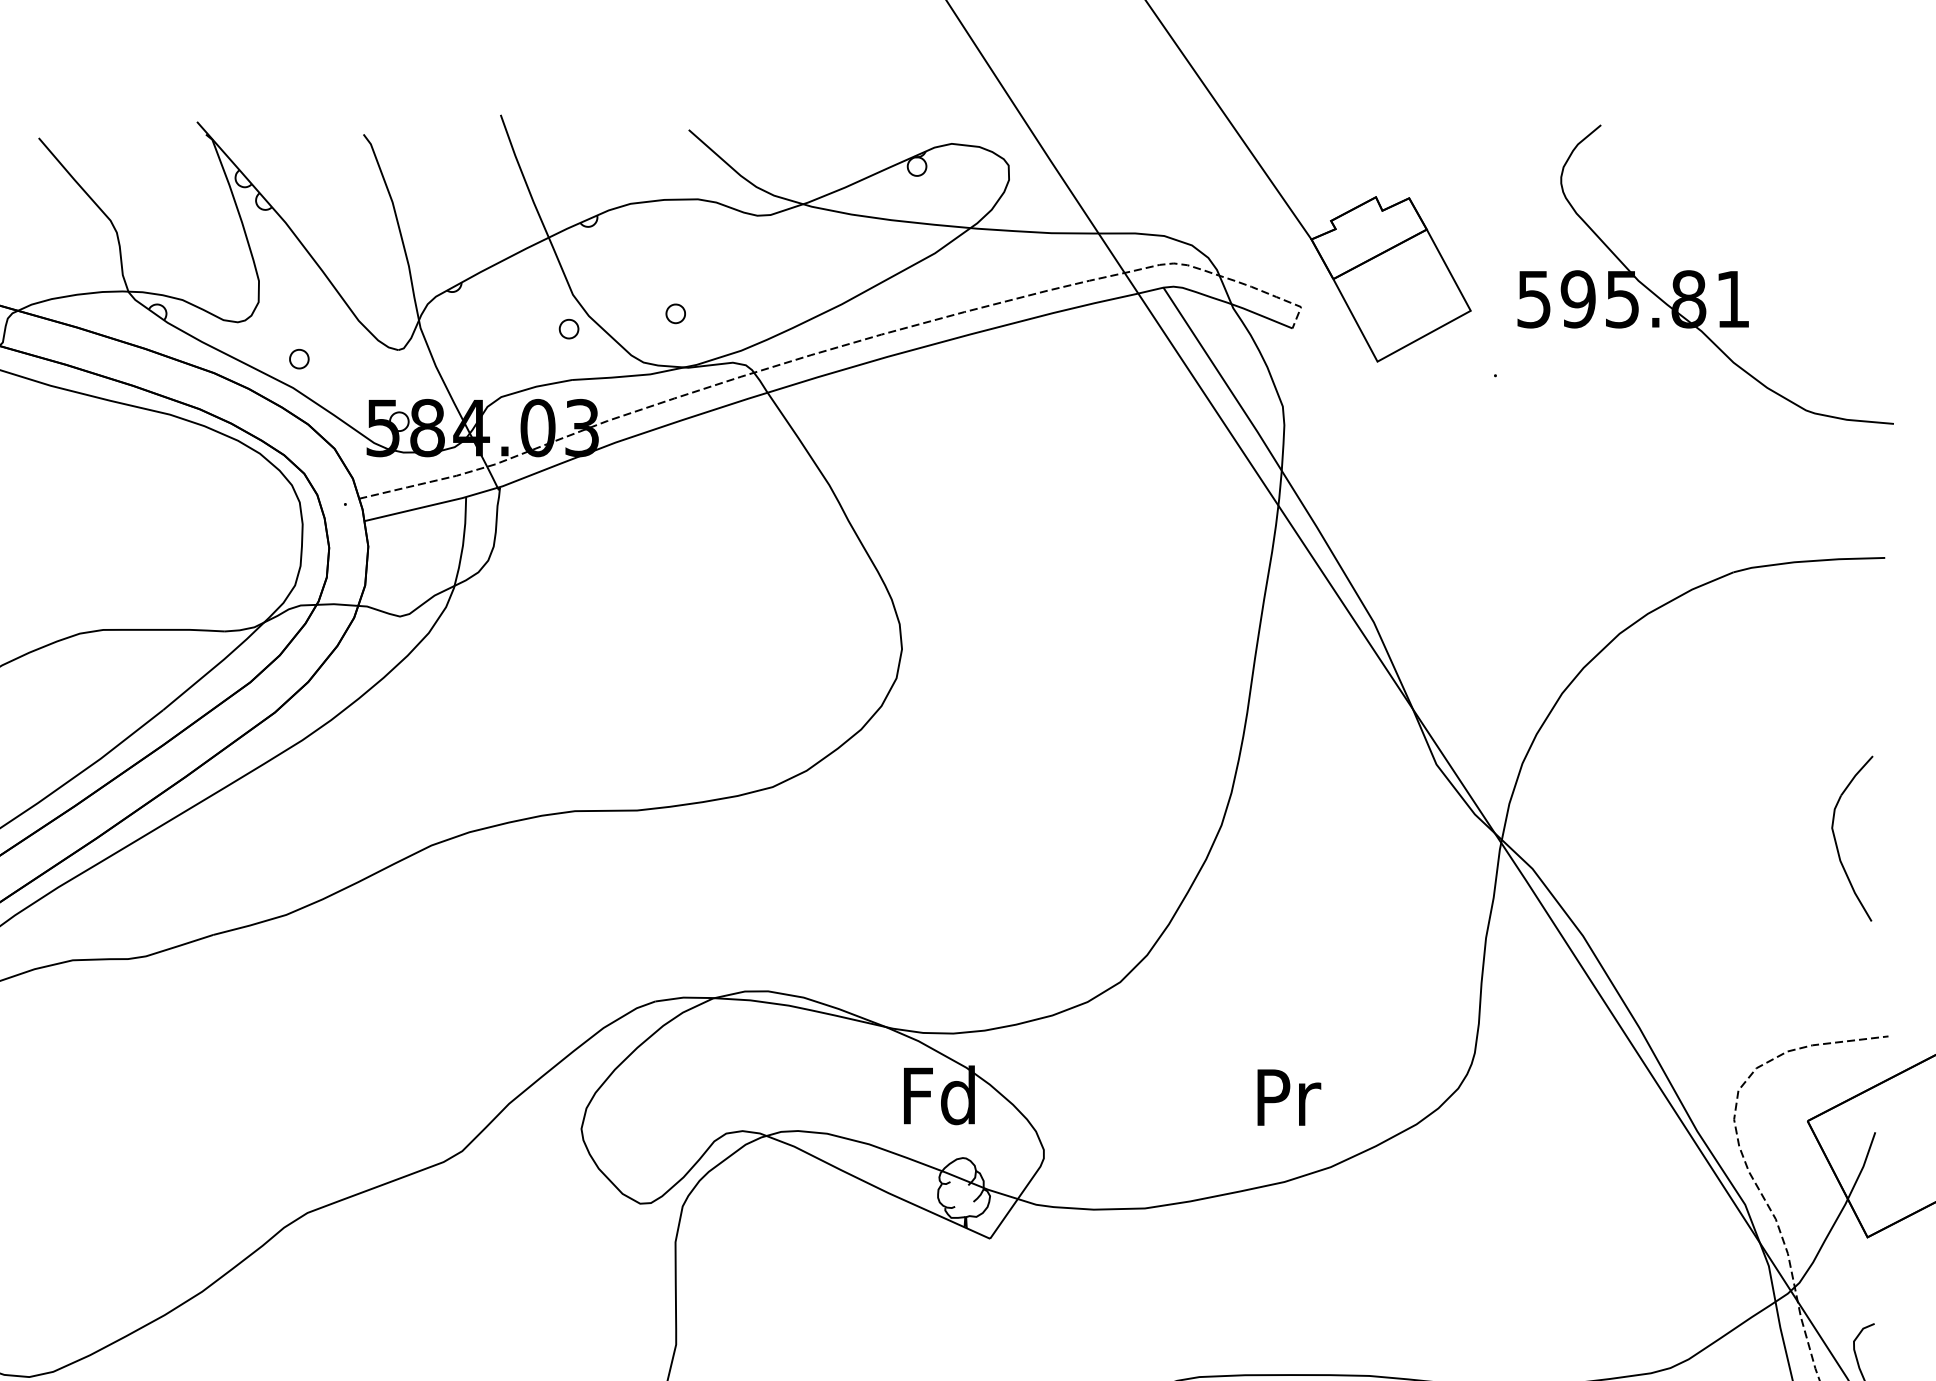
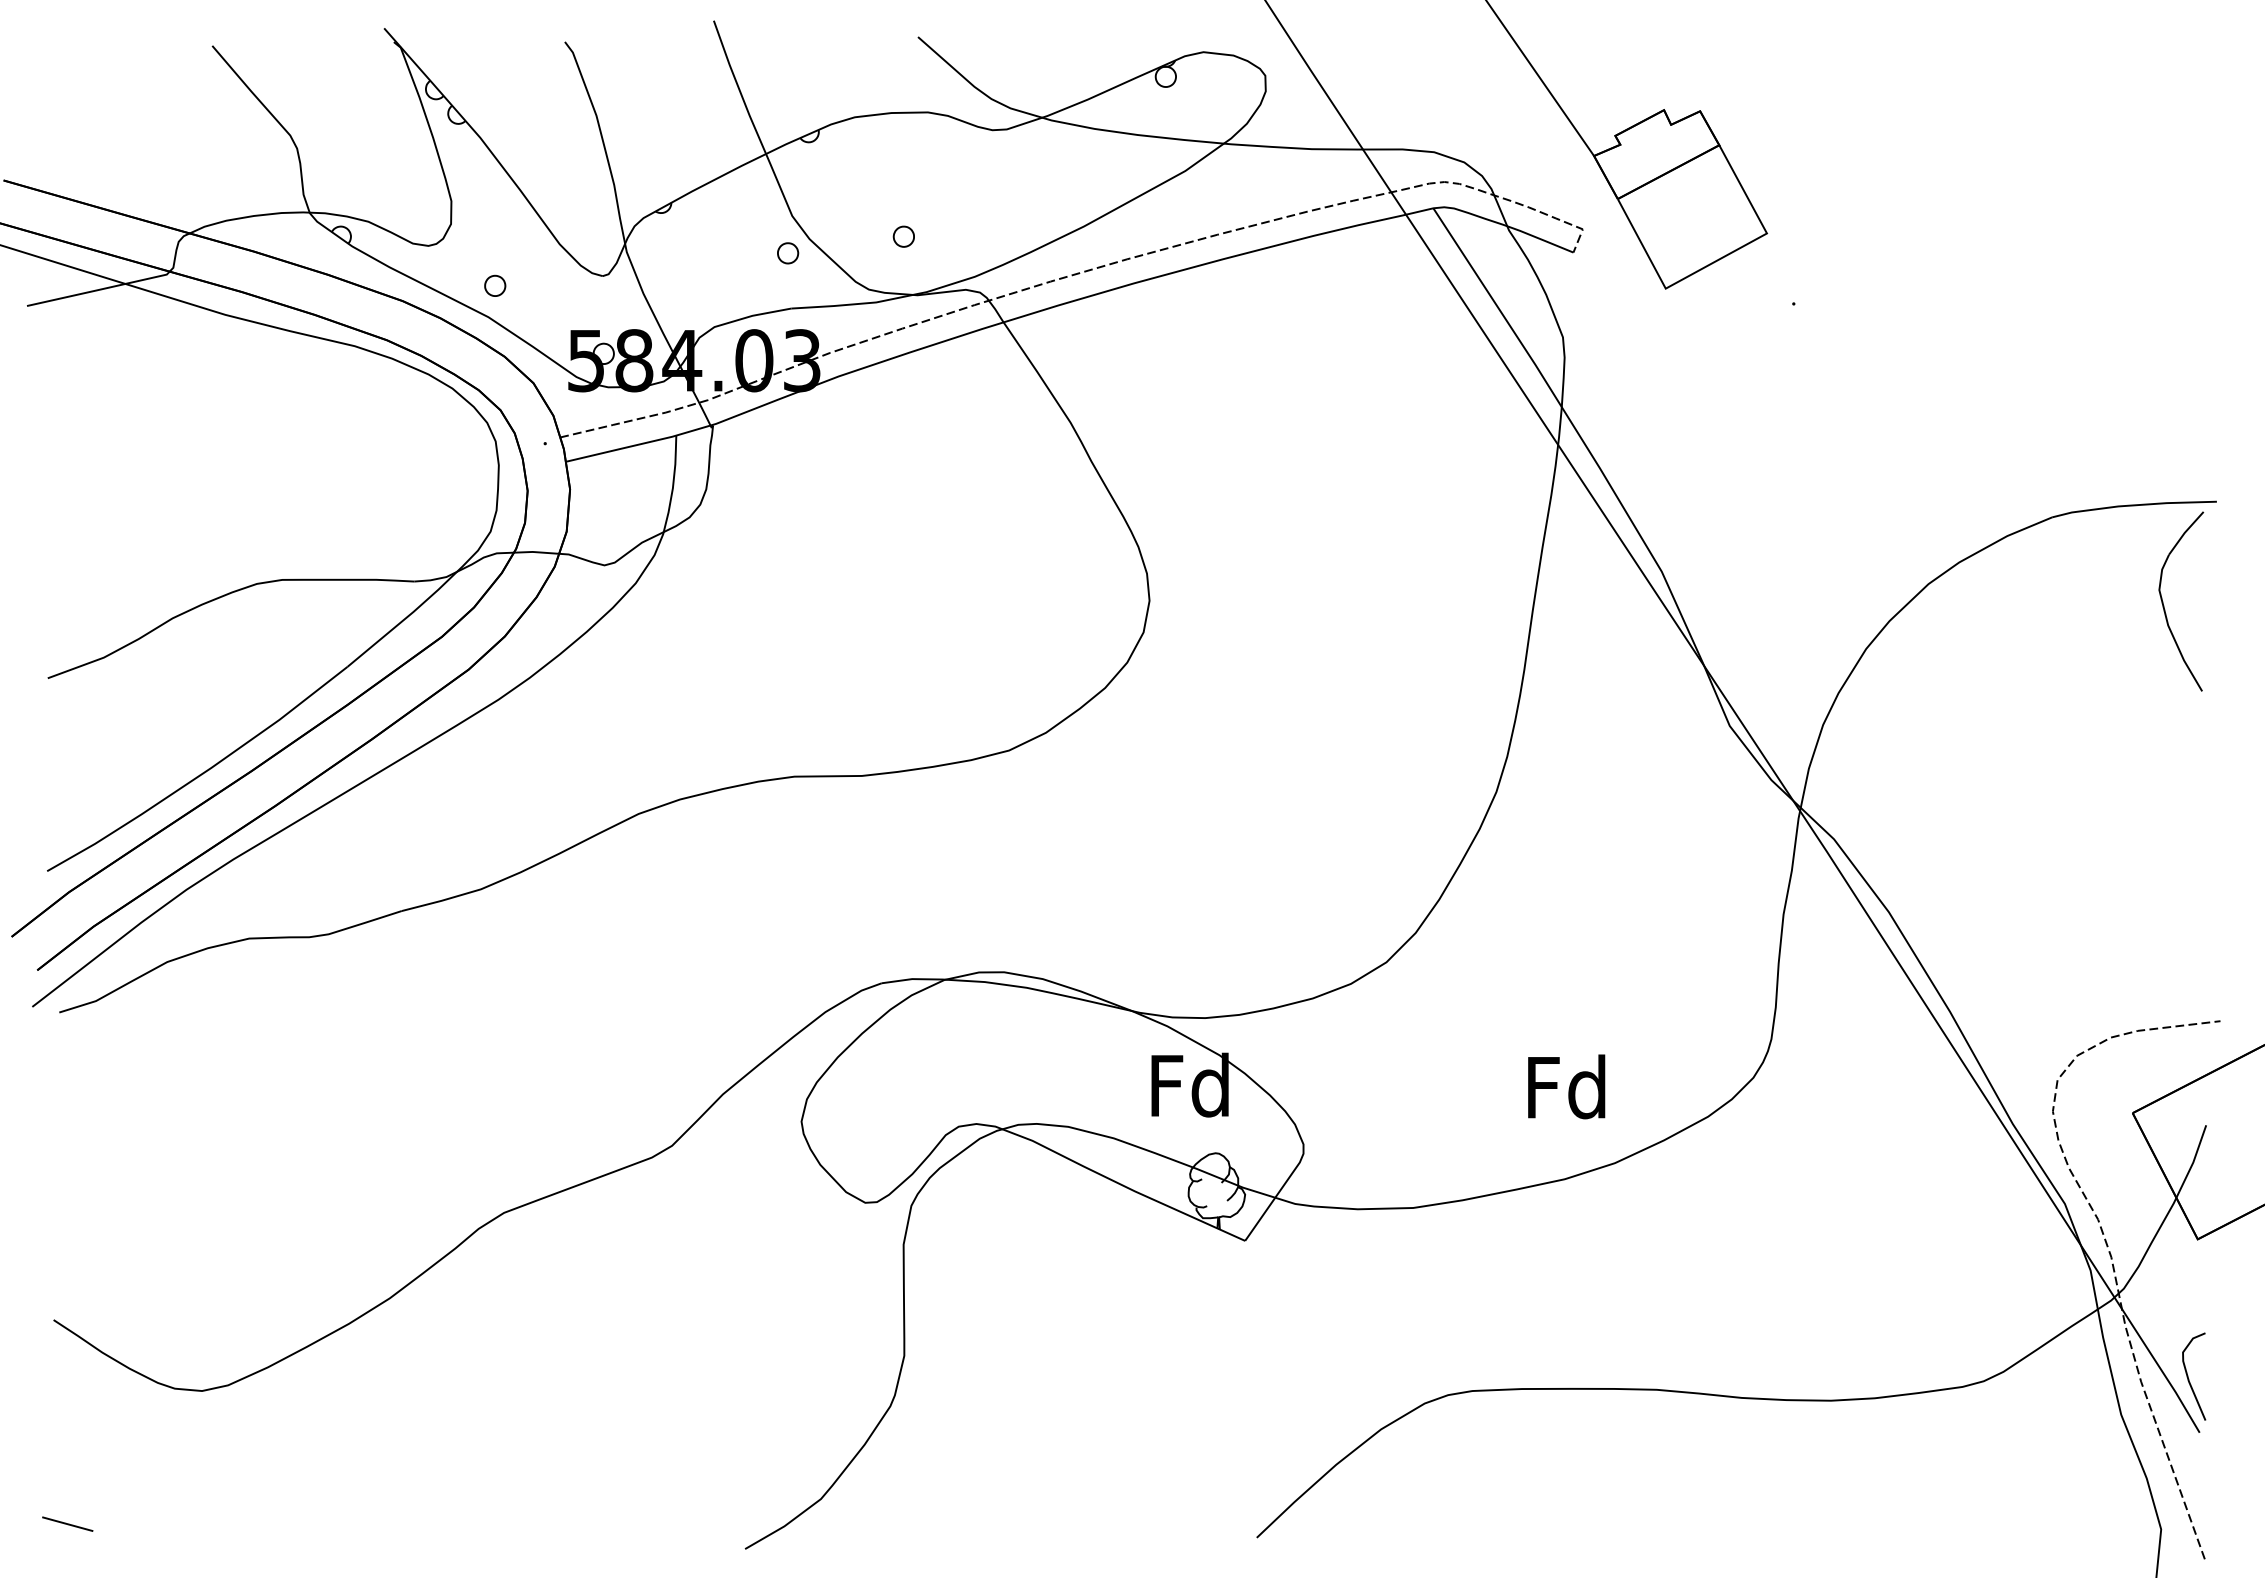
part: (1705, 274) -> (2021, 194), removed
part: (1836, 842) -> (2164, 605), moved
text: (1286, 1096) -> (1566, 1086), Pr -> Fd

